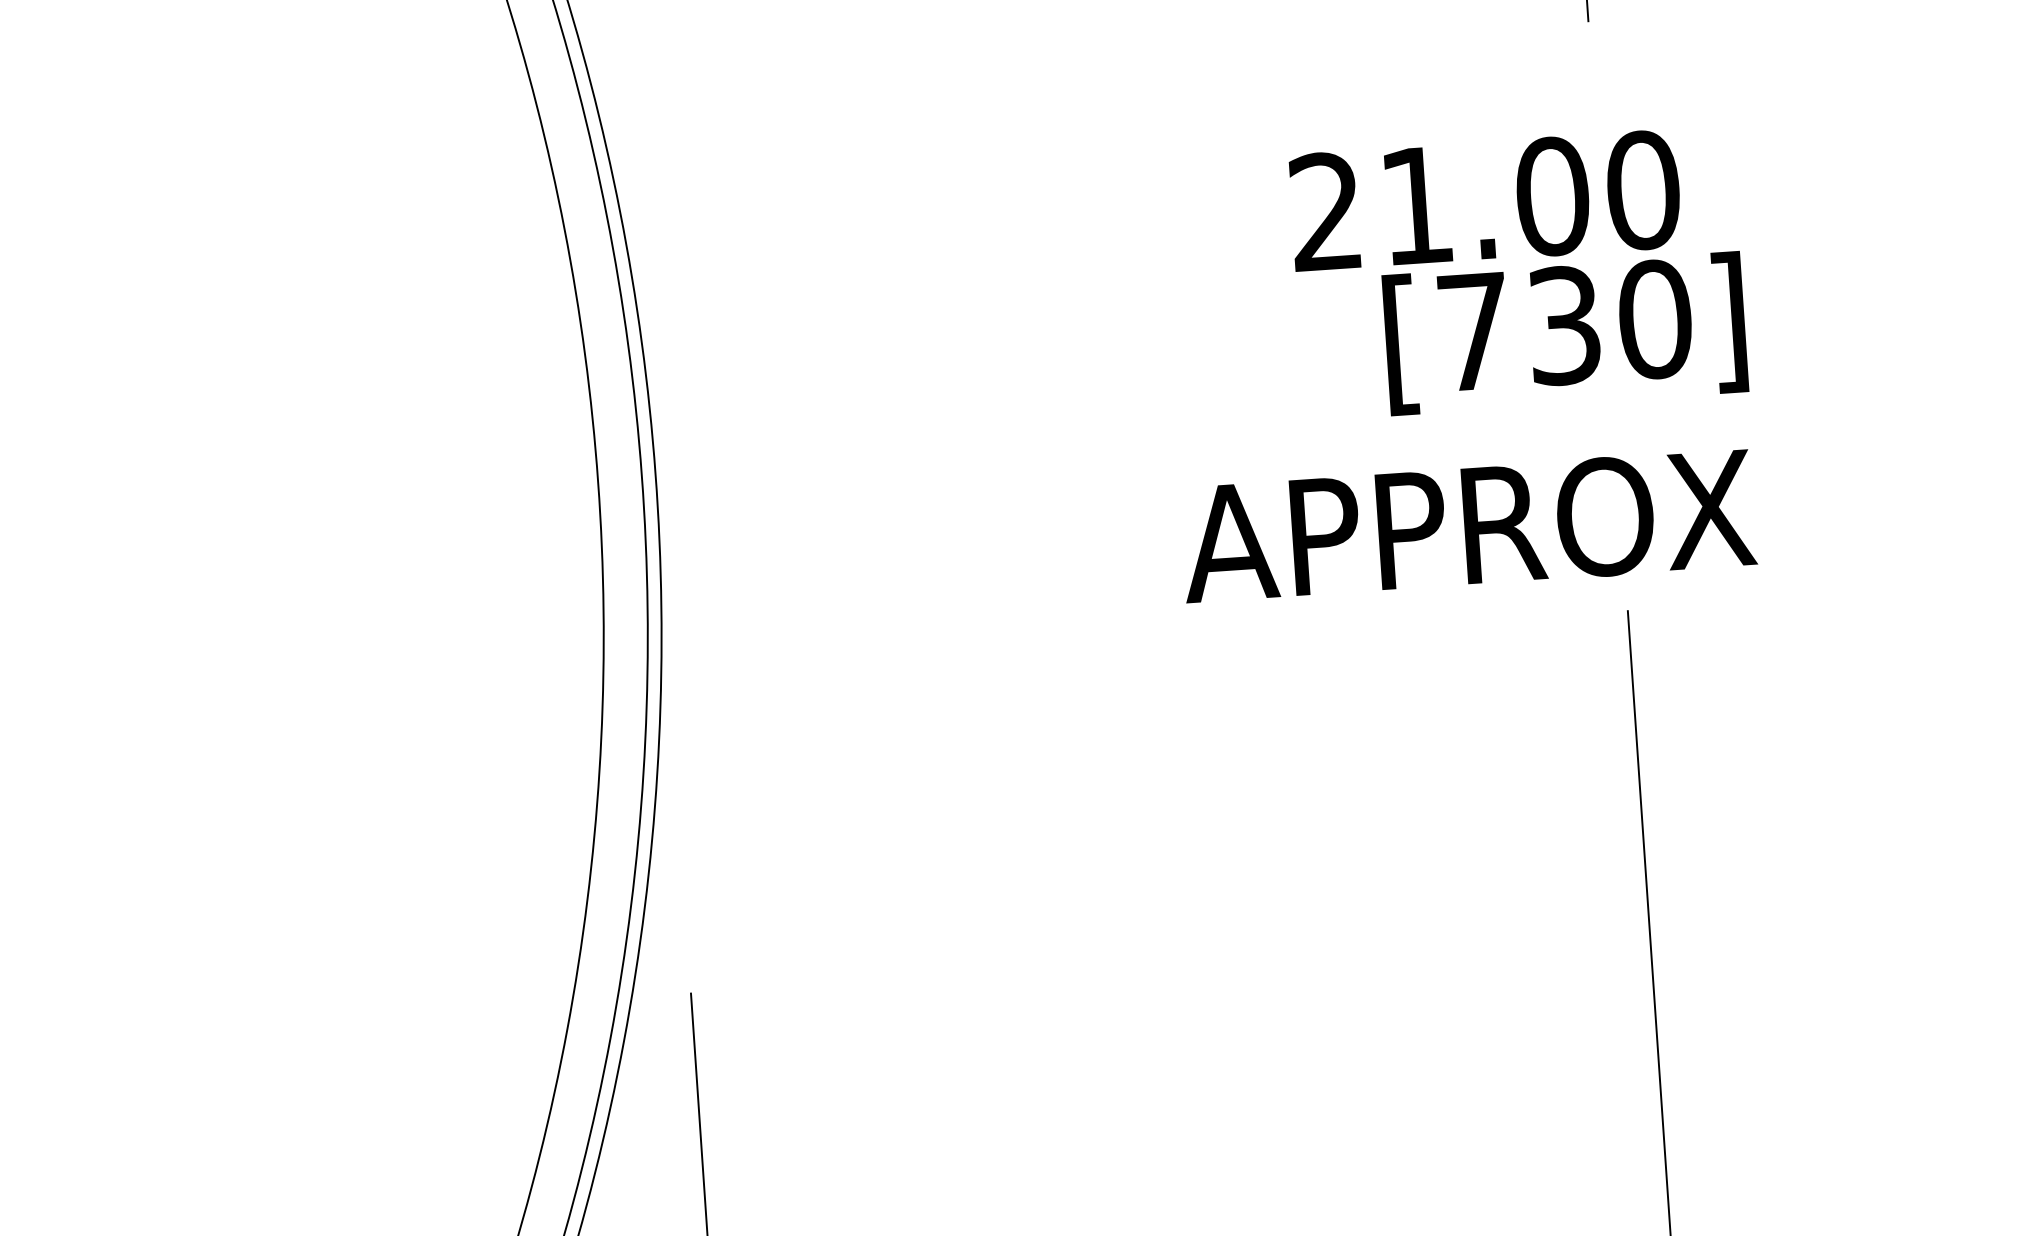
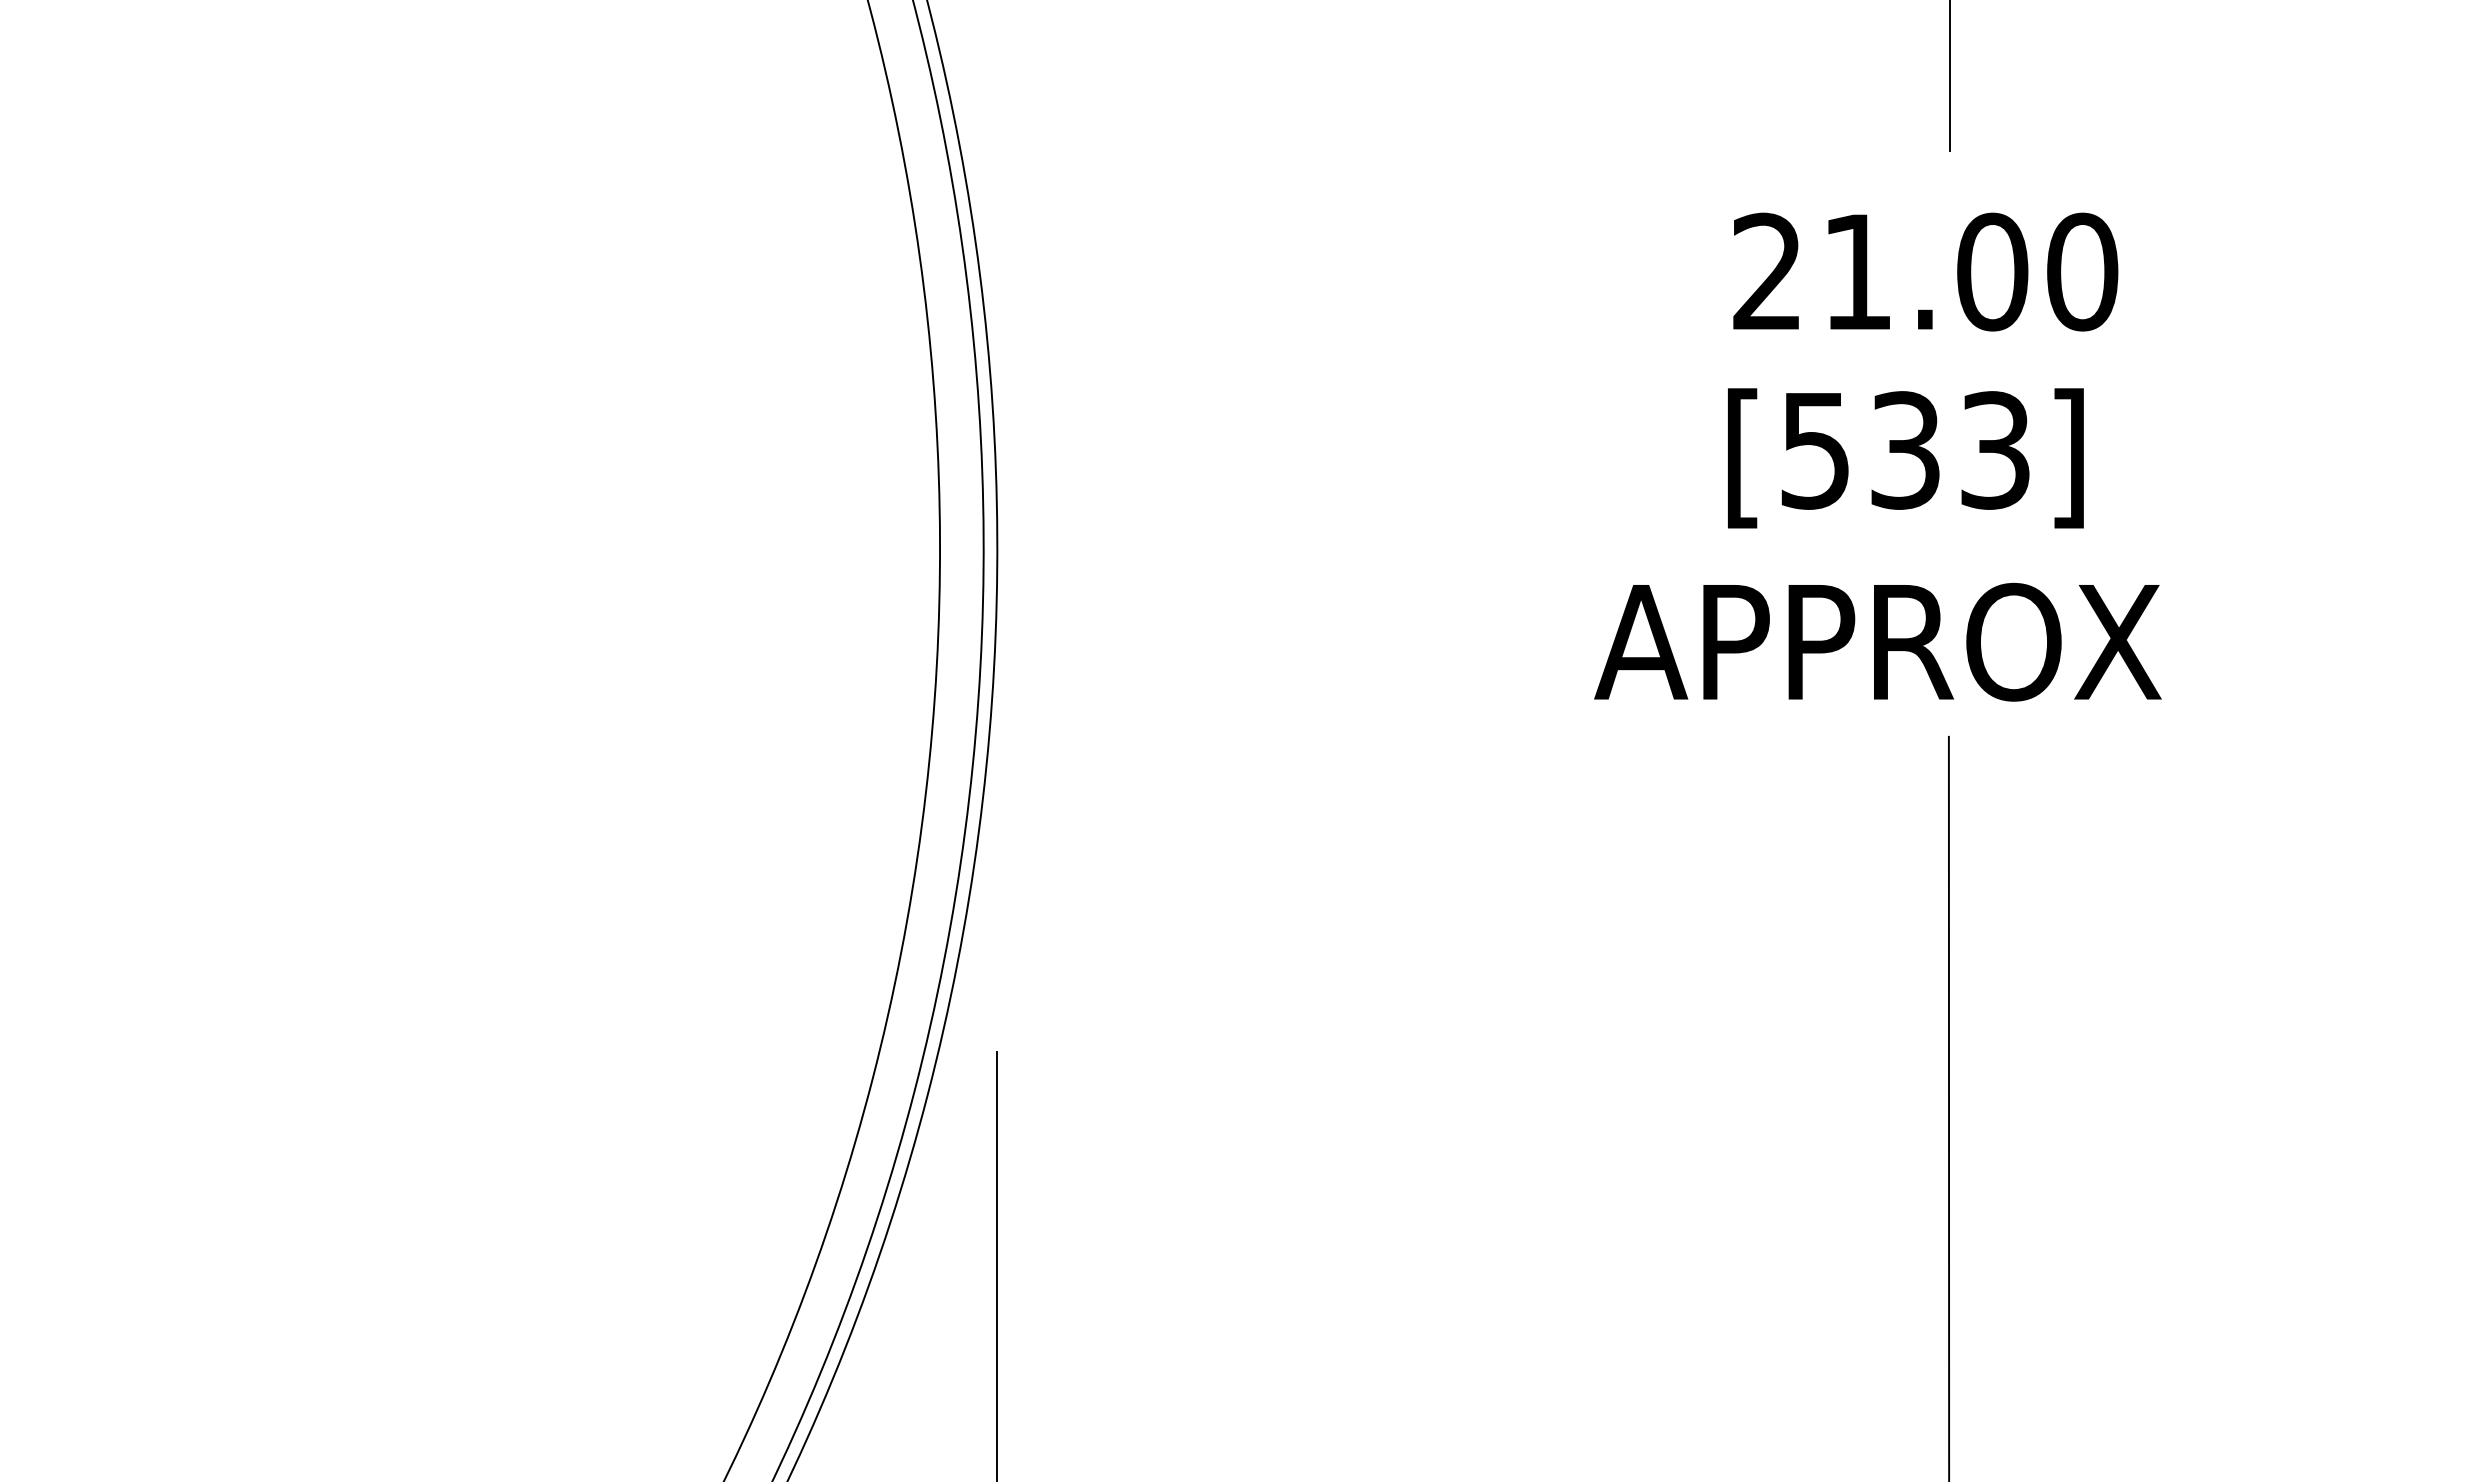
text: (1485, 200) -> (1925, 271), moved
text: (1565, 325) -> (1906, 450), [730] -> [533]
text: (1467, 525) -> (1877, 641), moved

